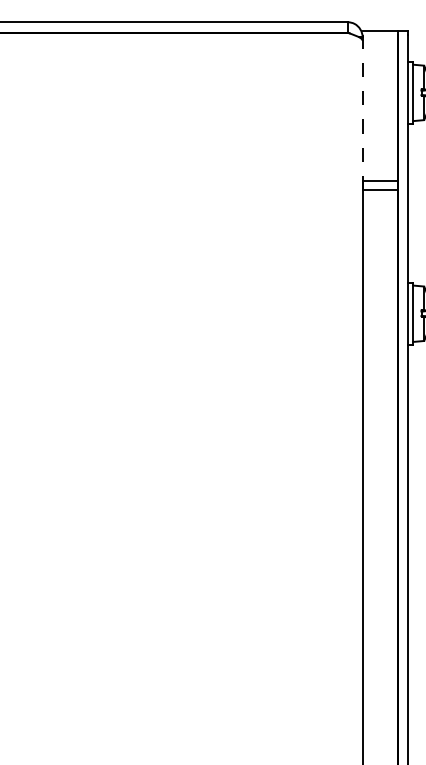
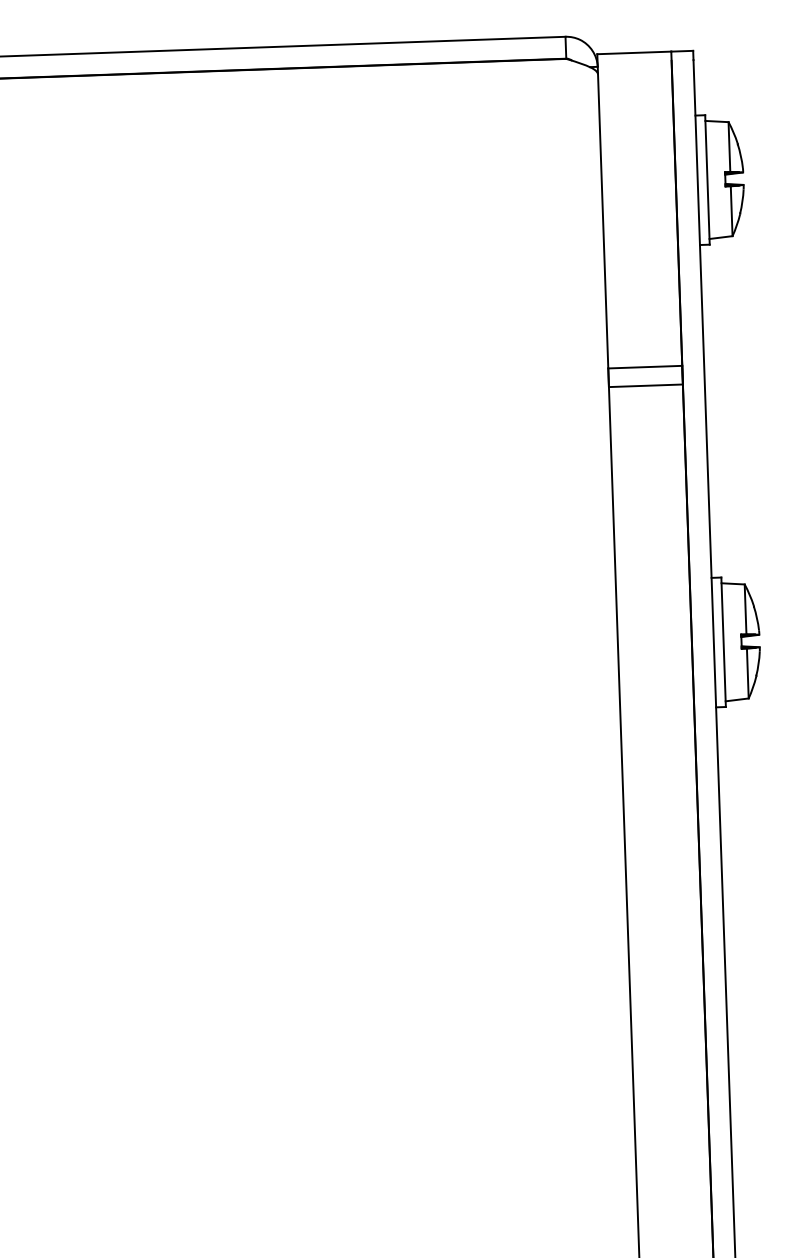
line: (362, 110) -> (602, 220), dashed -> solid

